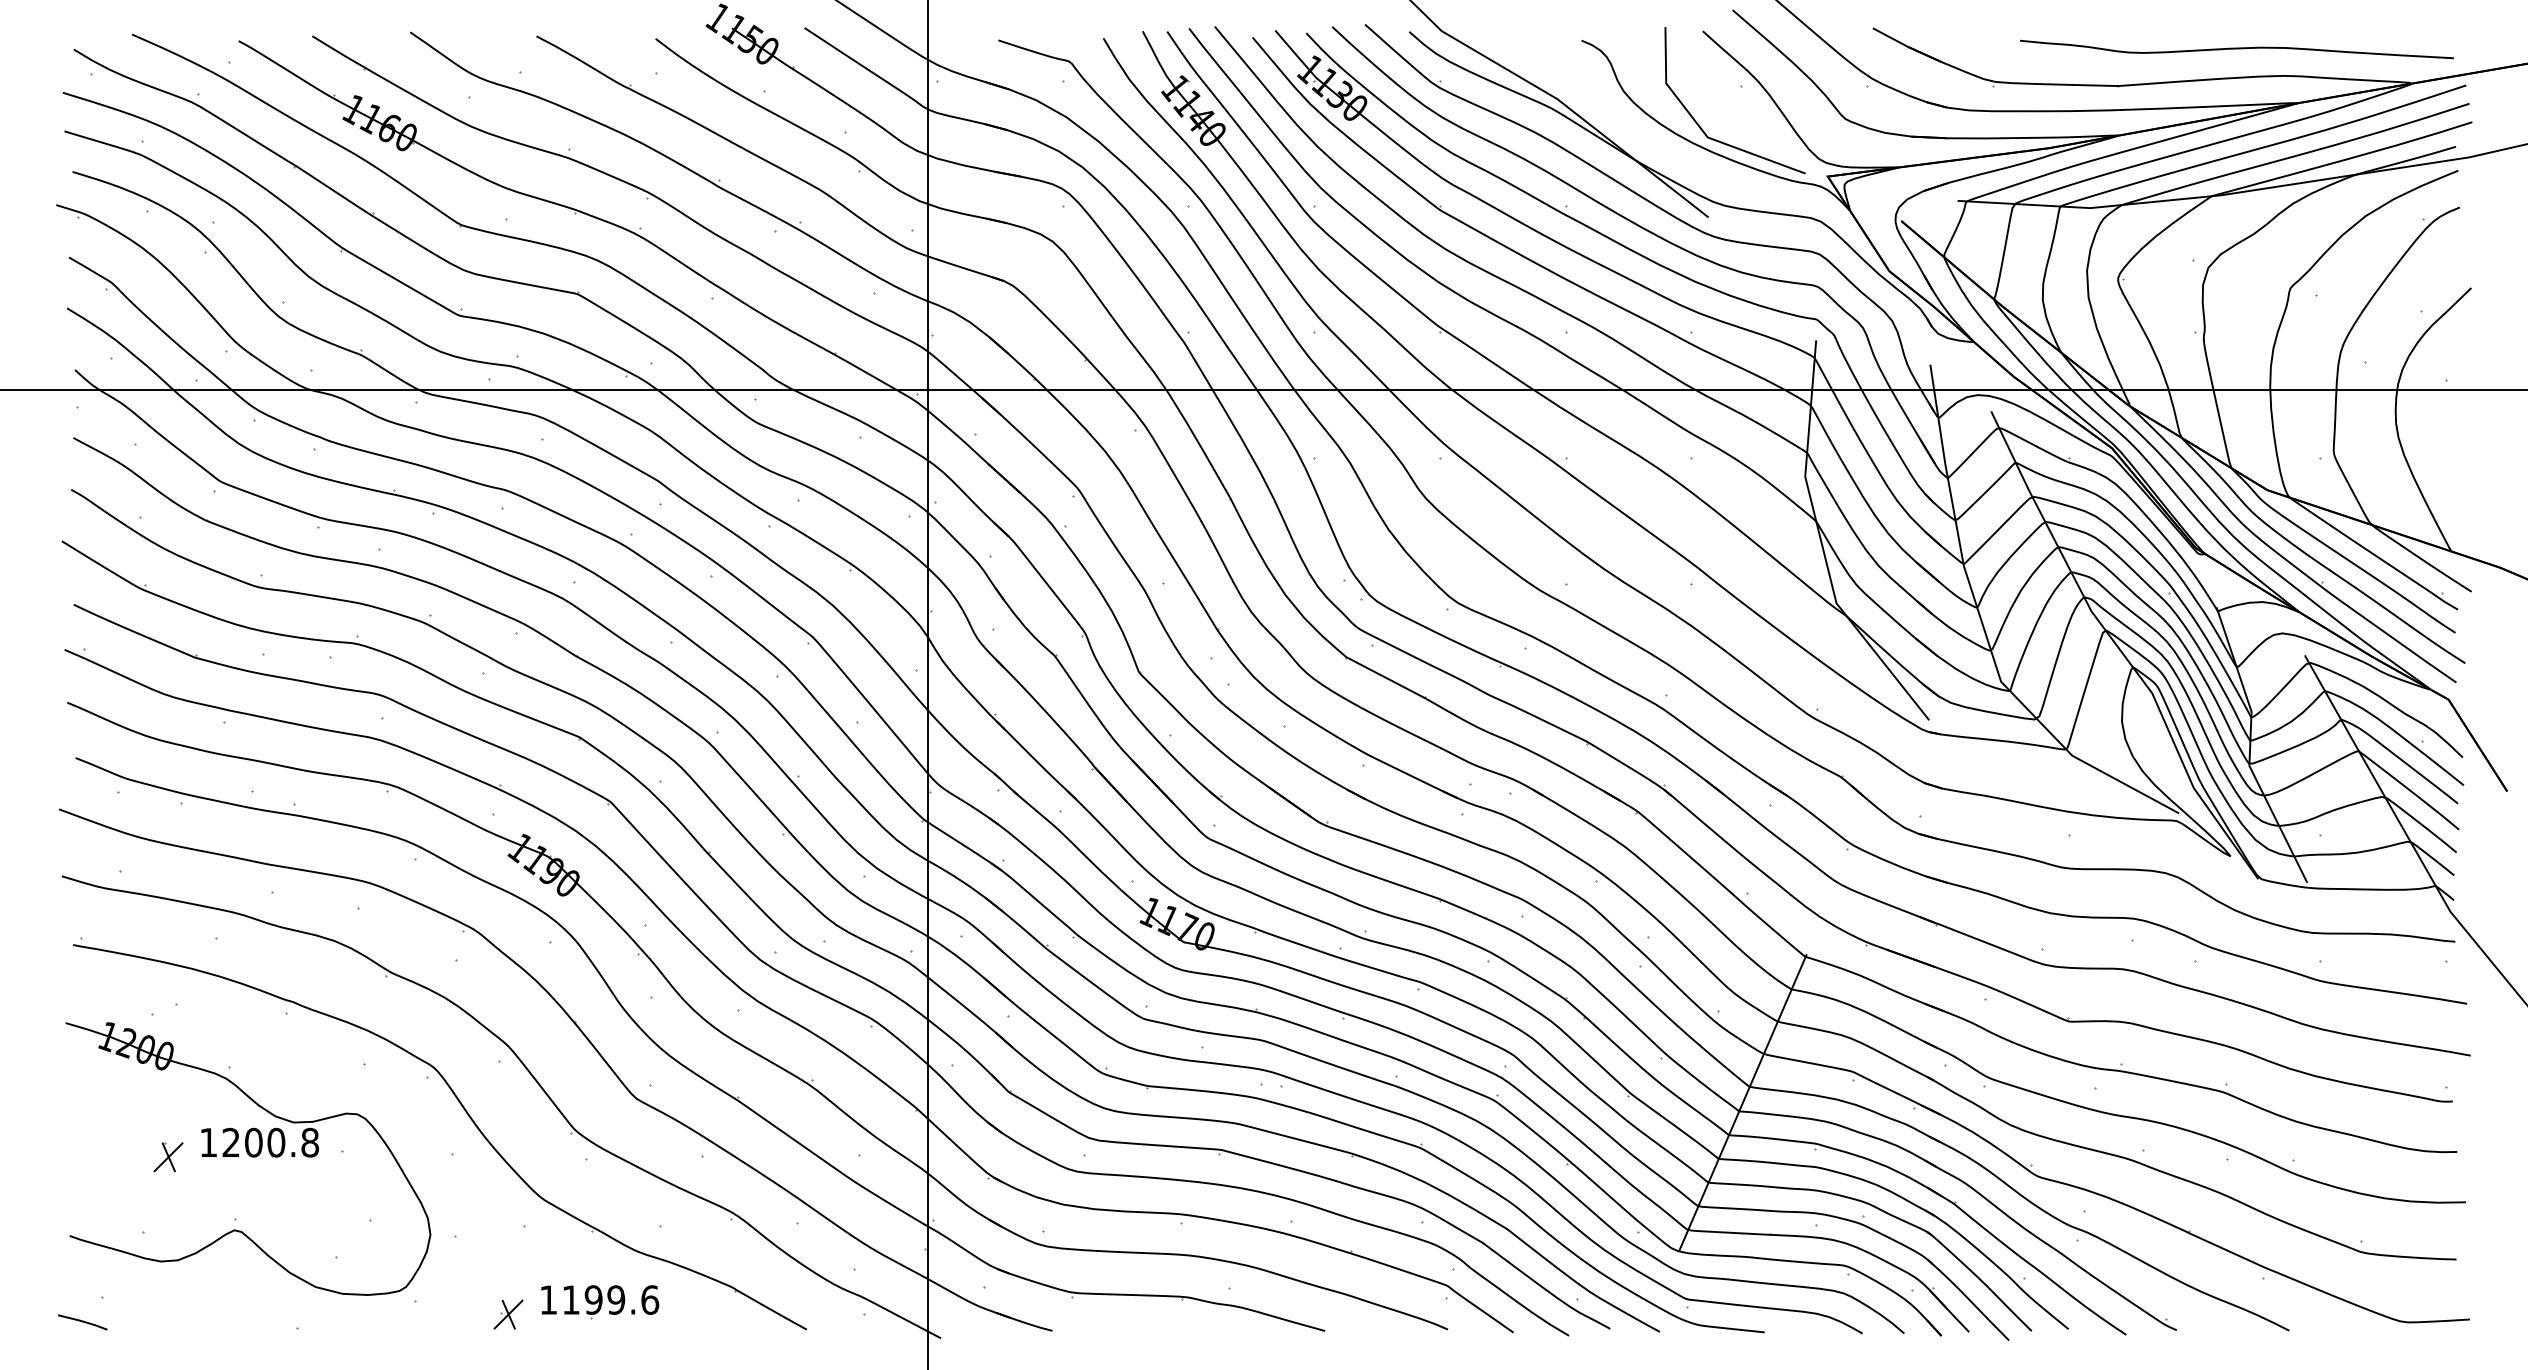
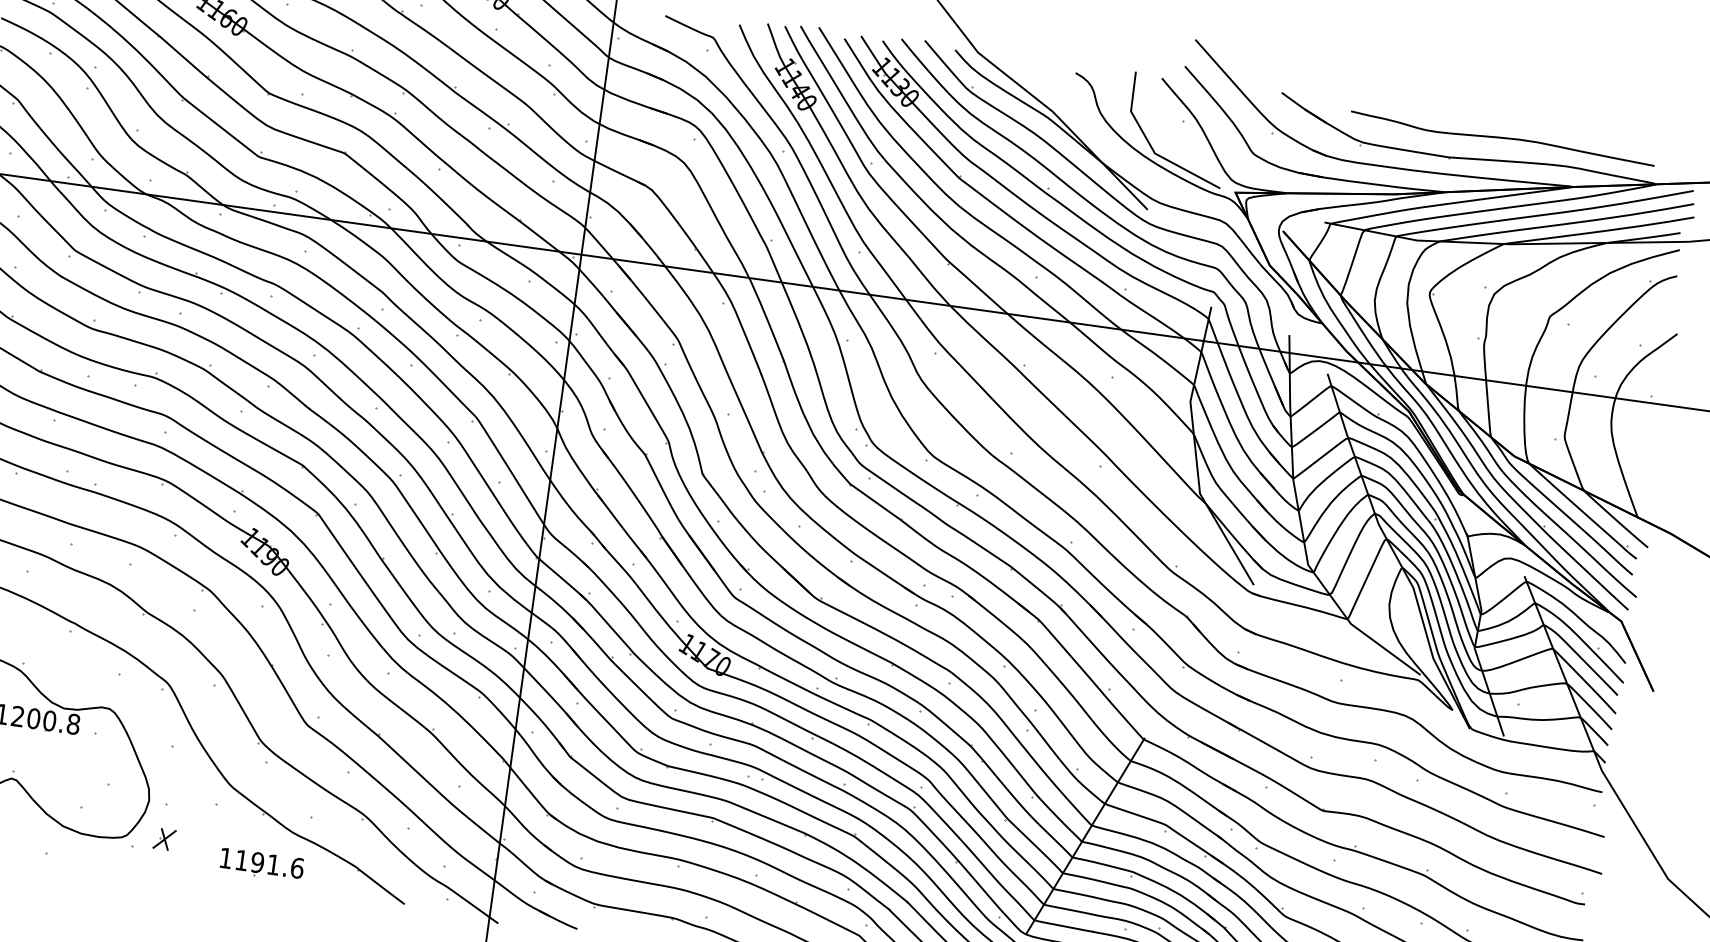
curve: (2236, 49) -> (1502, 138), moved
text: (616, 1299) -> (273, 864), 1199.6 -> 1191.6
part: (508, 1314) -> (164, 839), moved

